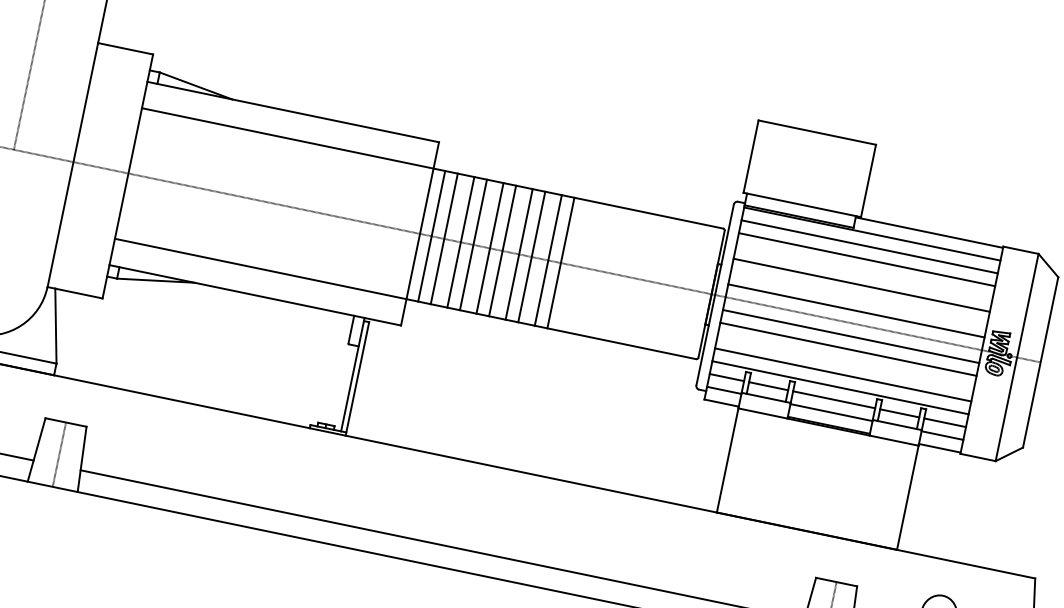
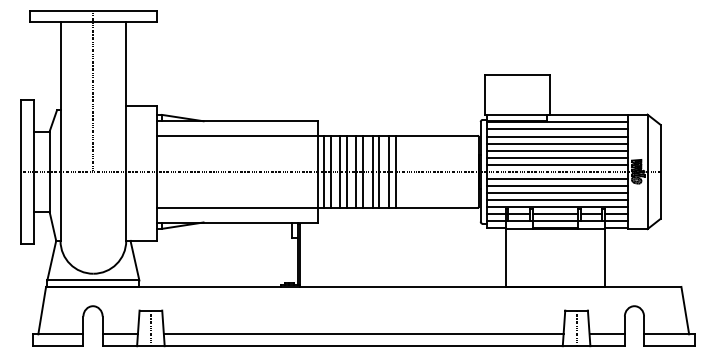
line: (864, 272) -> (557, 143), added
line: (859, 297) -> (557, 157), added
line: (845, 362) -> (557, 193), added

